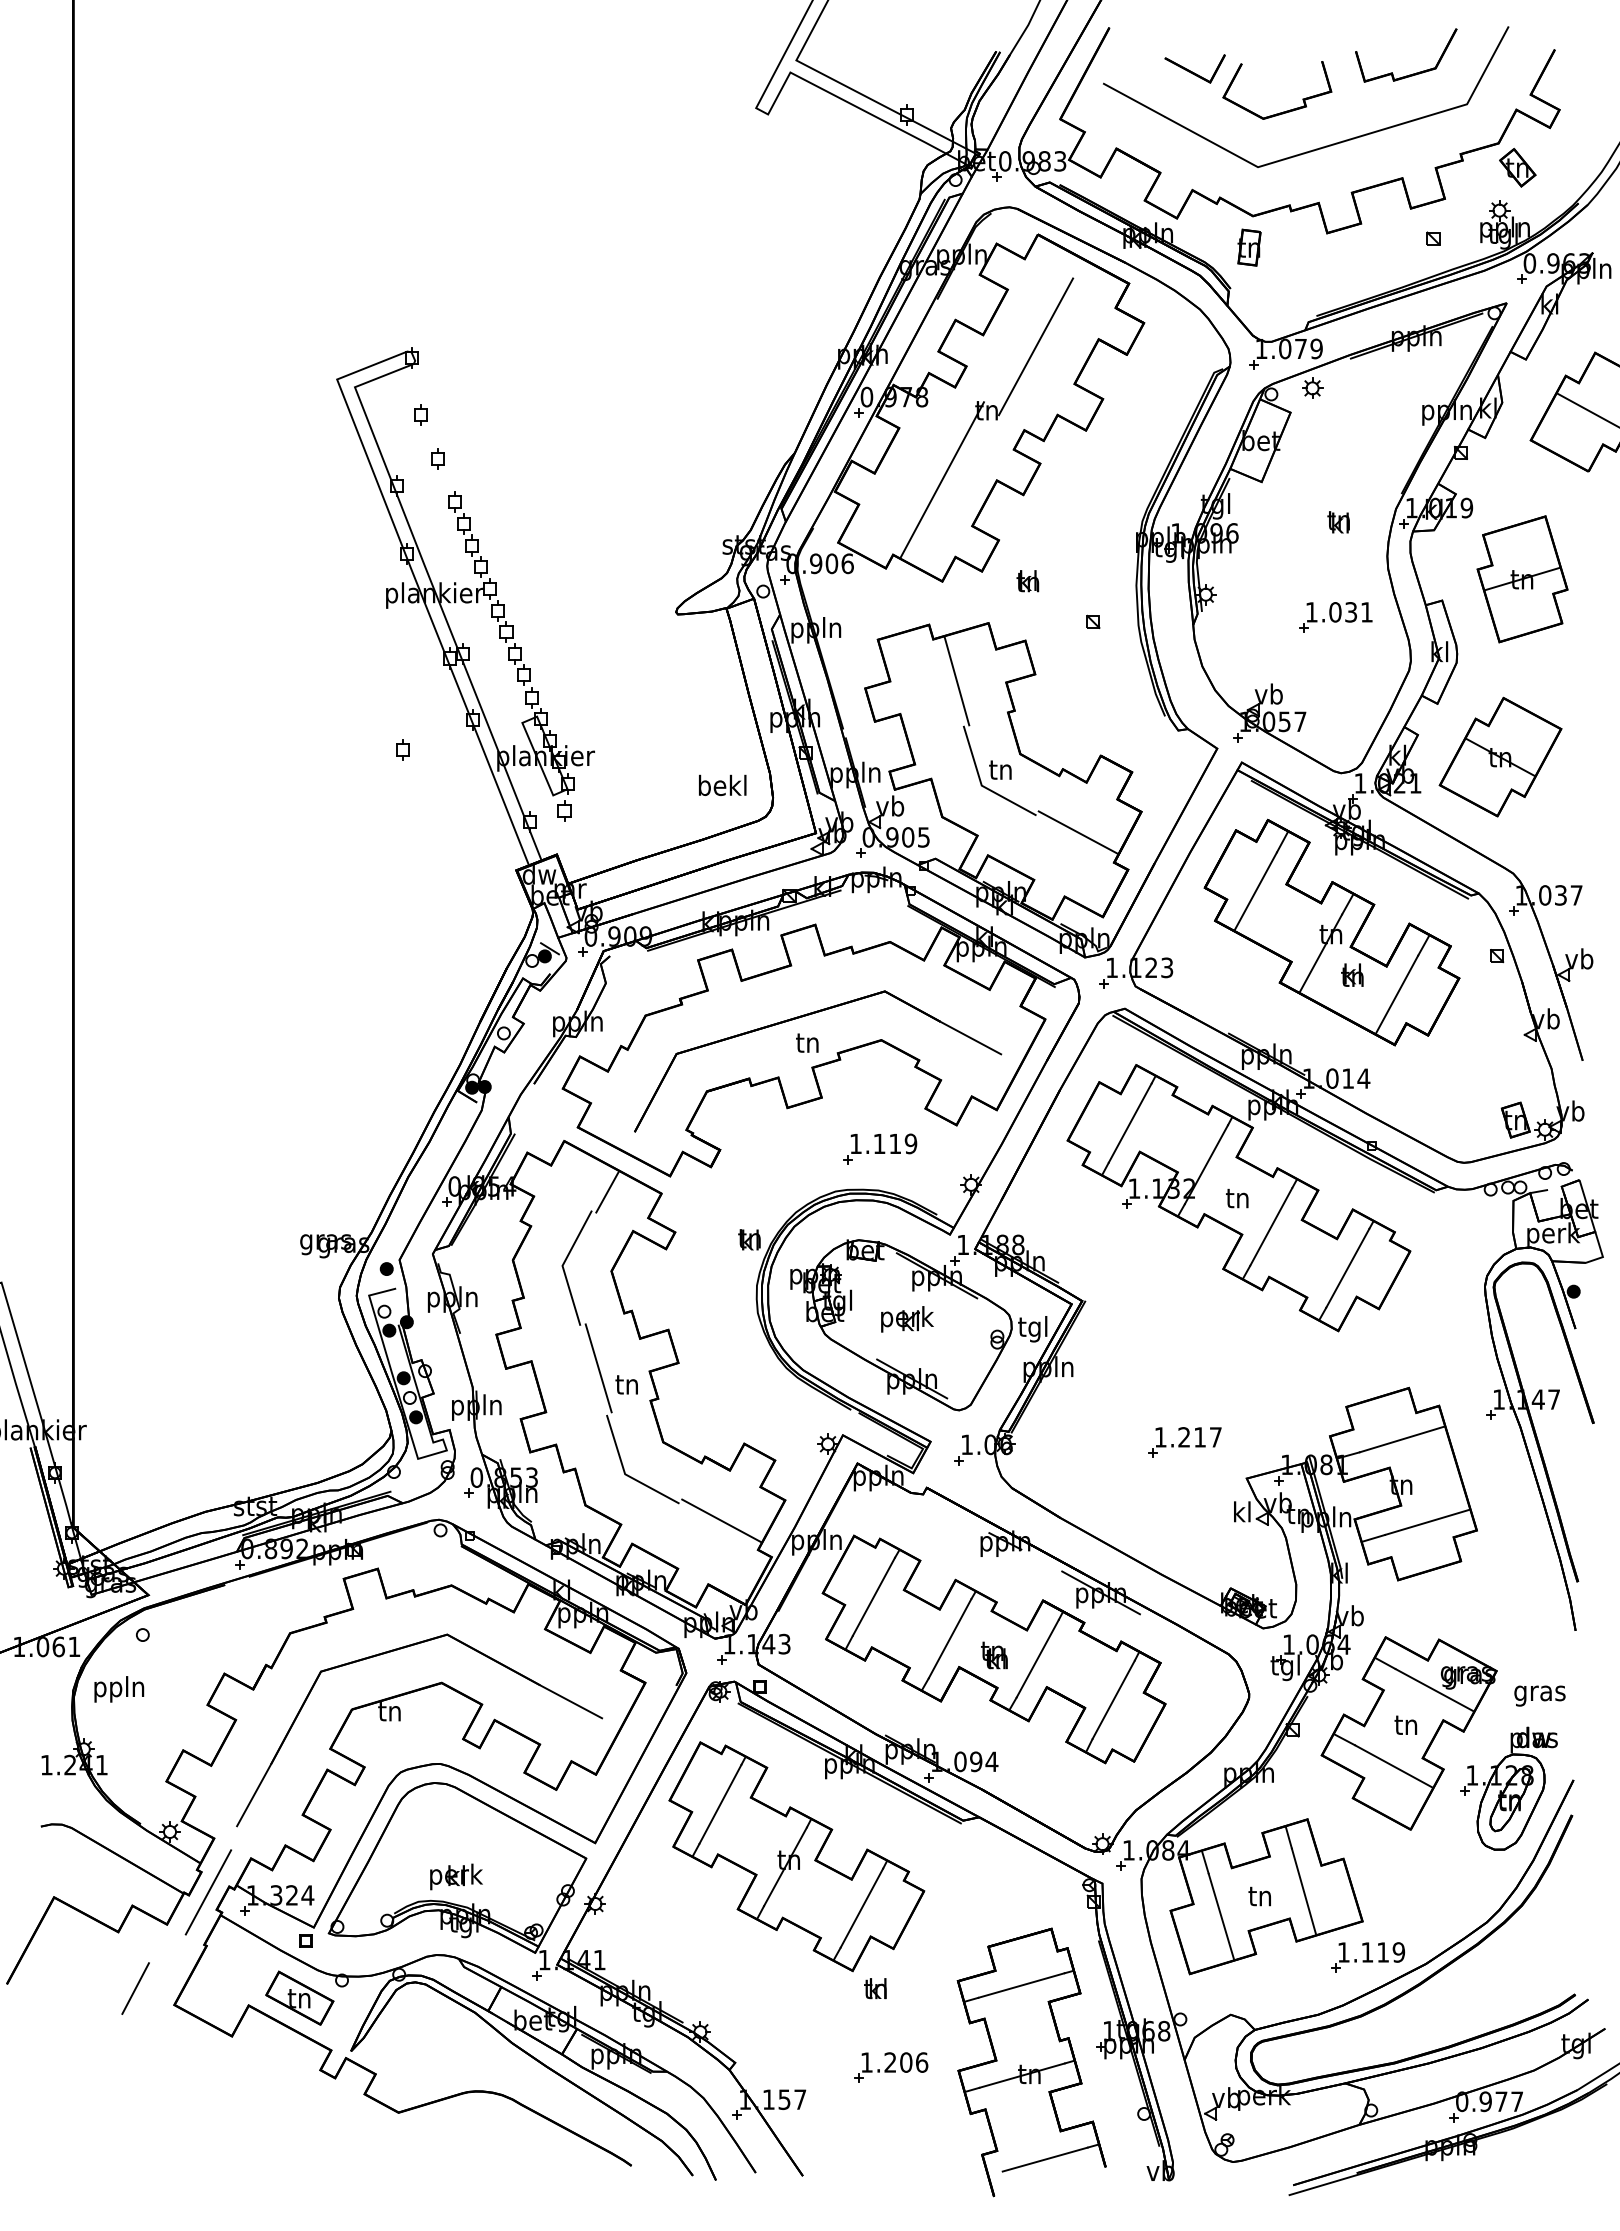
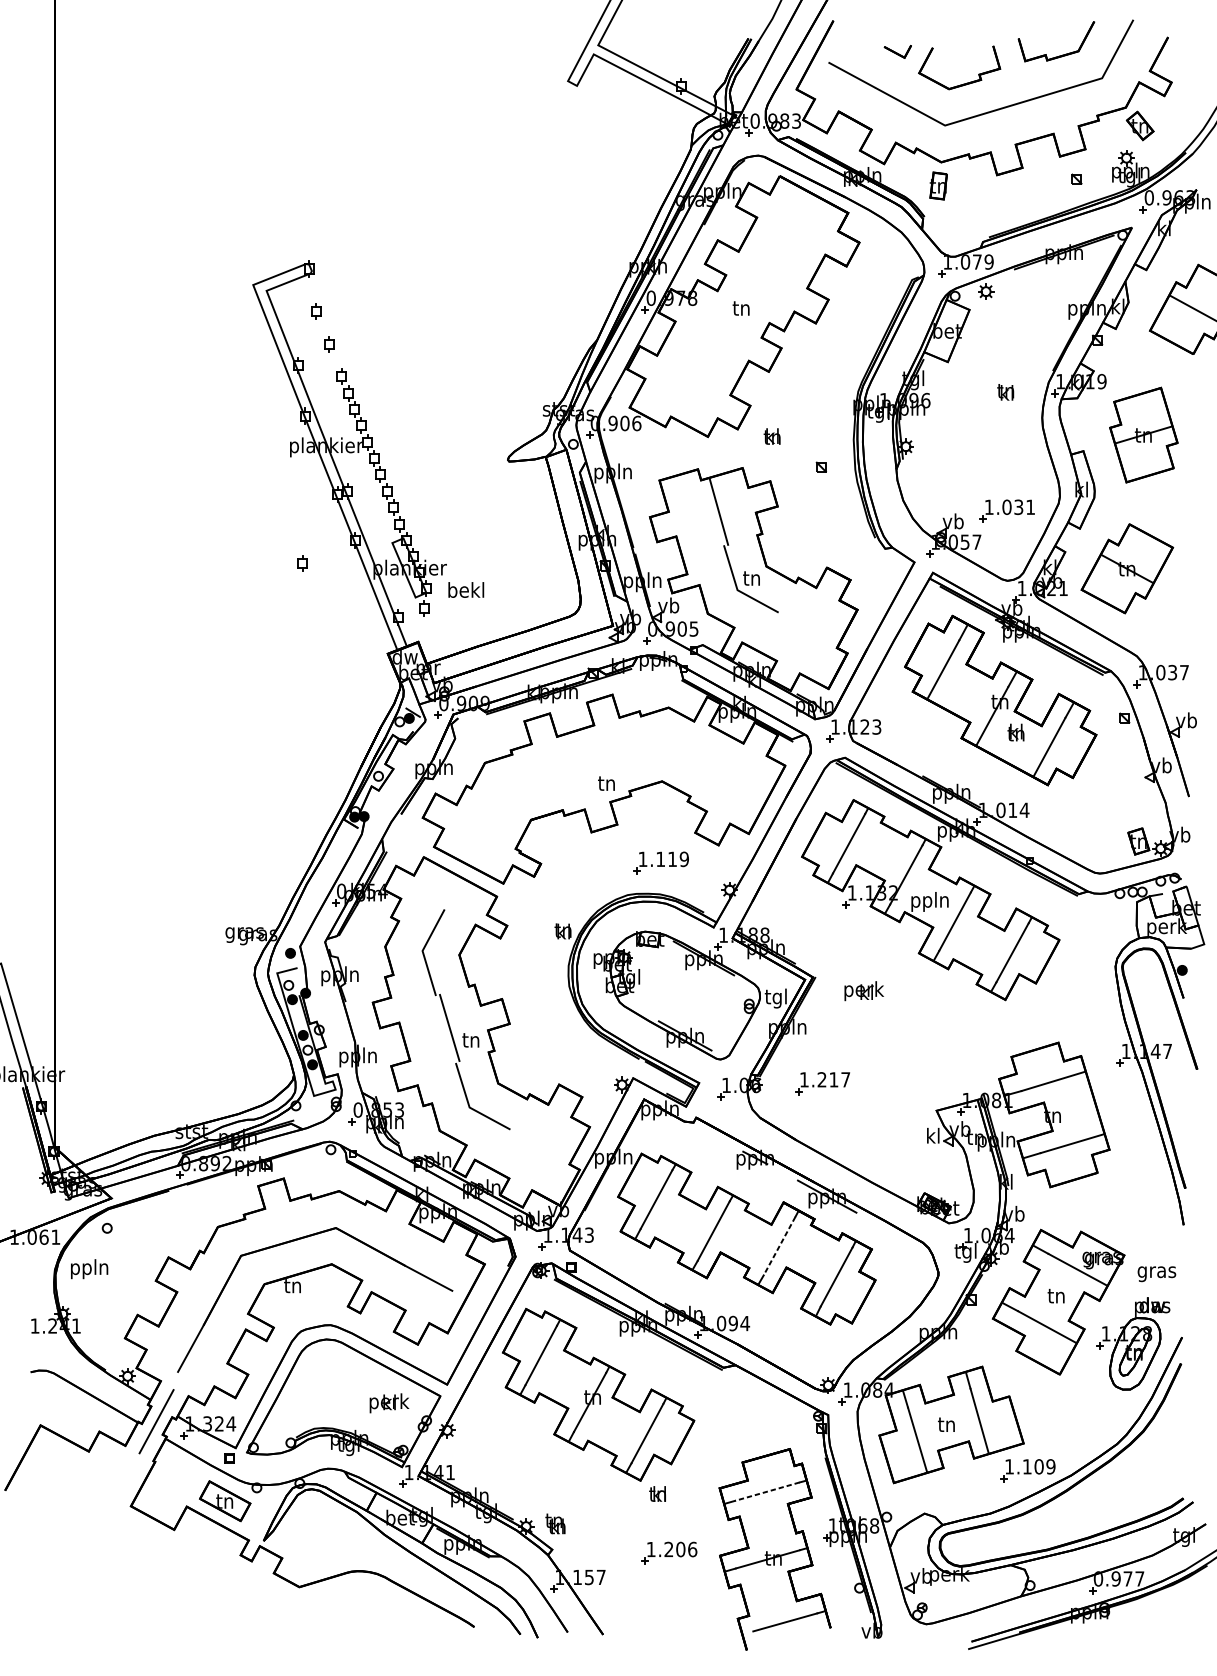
part: (1194, 68) -> (897, 51), size x0.6
line: (1035, 346) -> (777, 260), removed
line: (941, 480) -> (707, 360), removed
part: (1335, 617) -> (1007, 511), moved
text: (722, 784) -> (466, 589), moved
line: (1078, 832) -> (810, 625), removed
part: (802, 1017) -> (602, 764), removed
line: (607, 1191) -> (456, 895), removed
text: (1237, 1200) -> (929, 901), tn -> ppln
text: (907, 1319) -> (864, 991), moved
part: (1184, 1442) -> (822, 1083), moved
line: (721, 1520) -> (542, 1142), removed
text: (994, 1655) -> (555, 1523), moved
line: (1037, 1659) -> (779, 1246), solid -> dashed
text: (456, 1876) -> (389, 1402), moved
text: (1383, 1952) -> (1039, 1466), 1.119 -> 1.109
line: (1021, 1985) -> (767, 1491), solid -> dashed
line: (135, 1988) -> (101, 1493), removed

